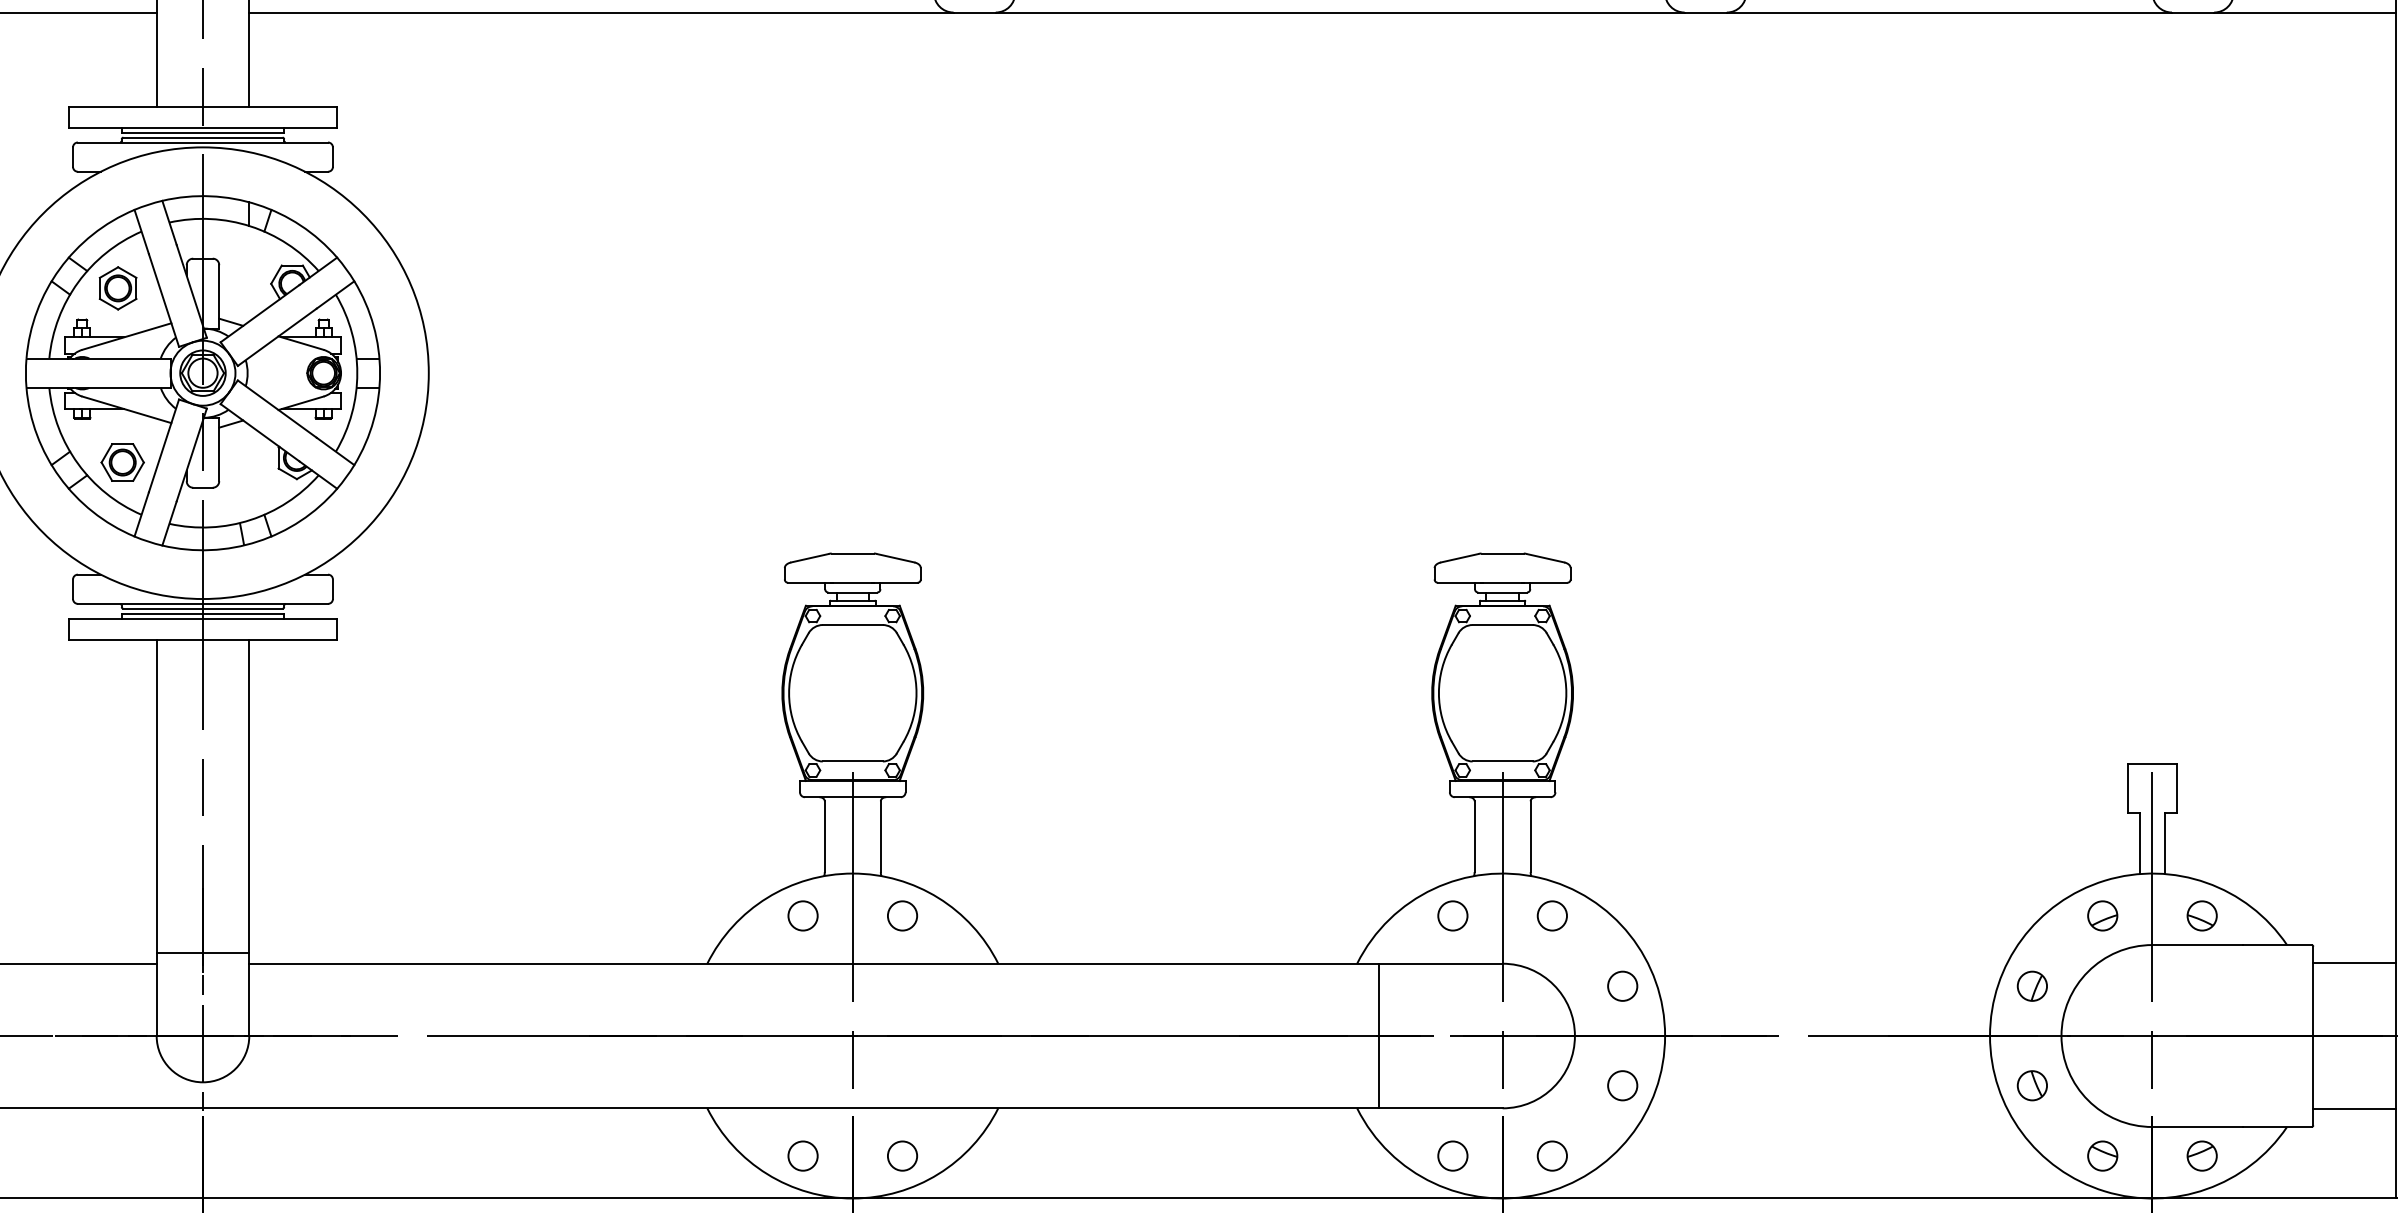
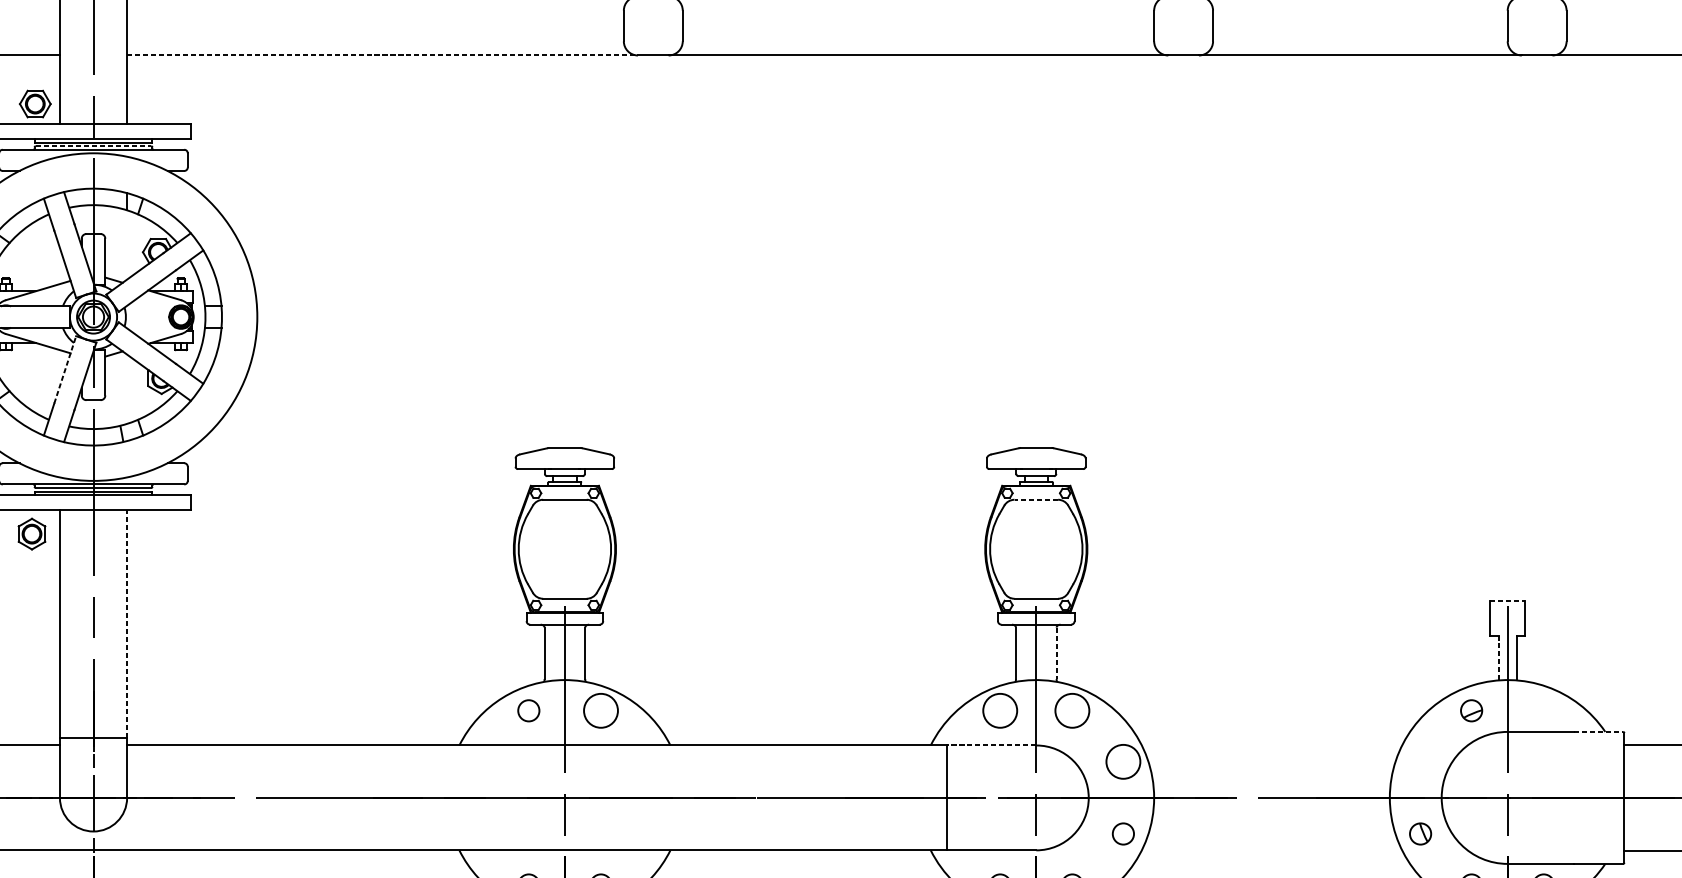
line: (601, 12) -> (382, 55), solid -> dashed
line: (202, 137) -> (93, 146), solid -> dashed
part: (117, 288) -> (31, 534), moved
line: (163, 445) -> (64, 369), solid -> dashed
part: (122, 462) -> (35, 104), moved
line: (1502, 625) -> (1036, 500), solid -> dashed
line: (2152, 763) -> (1507, 600), solid -> dashed
line: (249, 796) -> (127, 624), solid -> dashed
line: (1530, 837) -> (1056, 653), solid -> dashed
line: (2140, 843) -> (1499, 658), solid -> dashed
circle: (902, 915) -> (600, 710), size x1.6
circle: (1452, 915) -> (999, 710), size x1.6
circle: (1552, 915) -> (1072, 710), size x1.6
part: (2201, 915) -> (1543, 710), removed
line: (2278, 945) -> (1599, 732), solid -> dashed
line: (1440, 963) -> (991, 745), solid -> dashed
circle: (1622, 985) -> (1123, 761), size x1.6
part: (2031, 985) -> (1419, 761), removed

